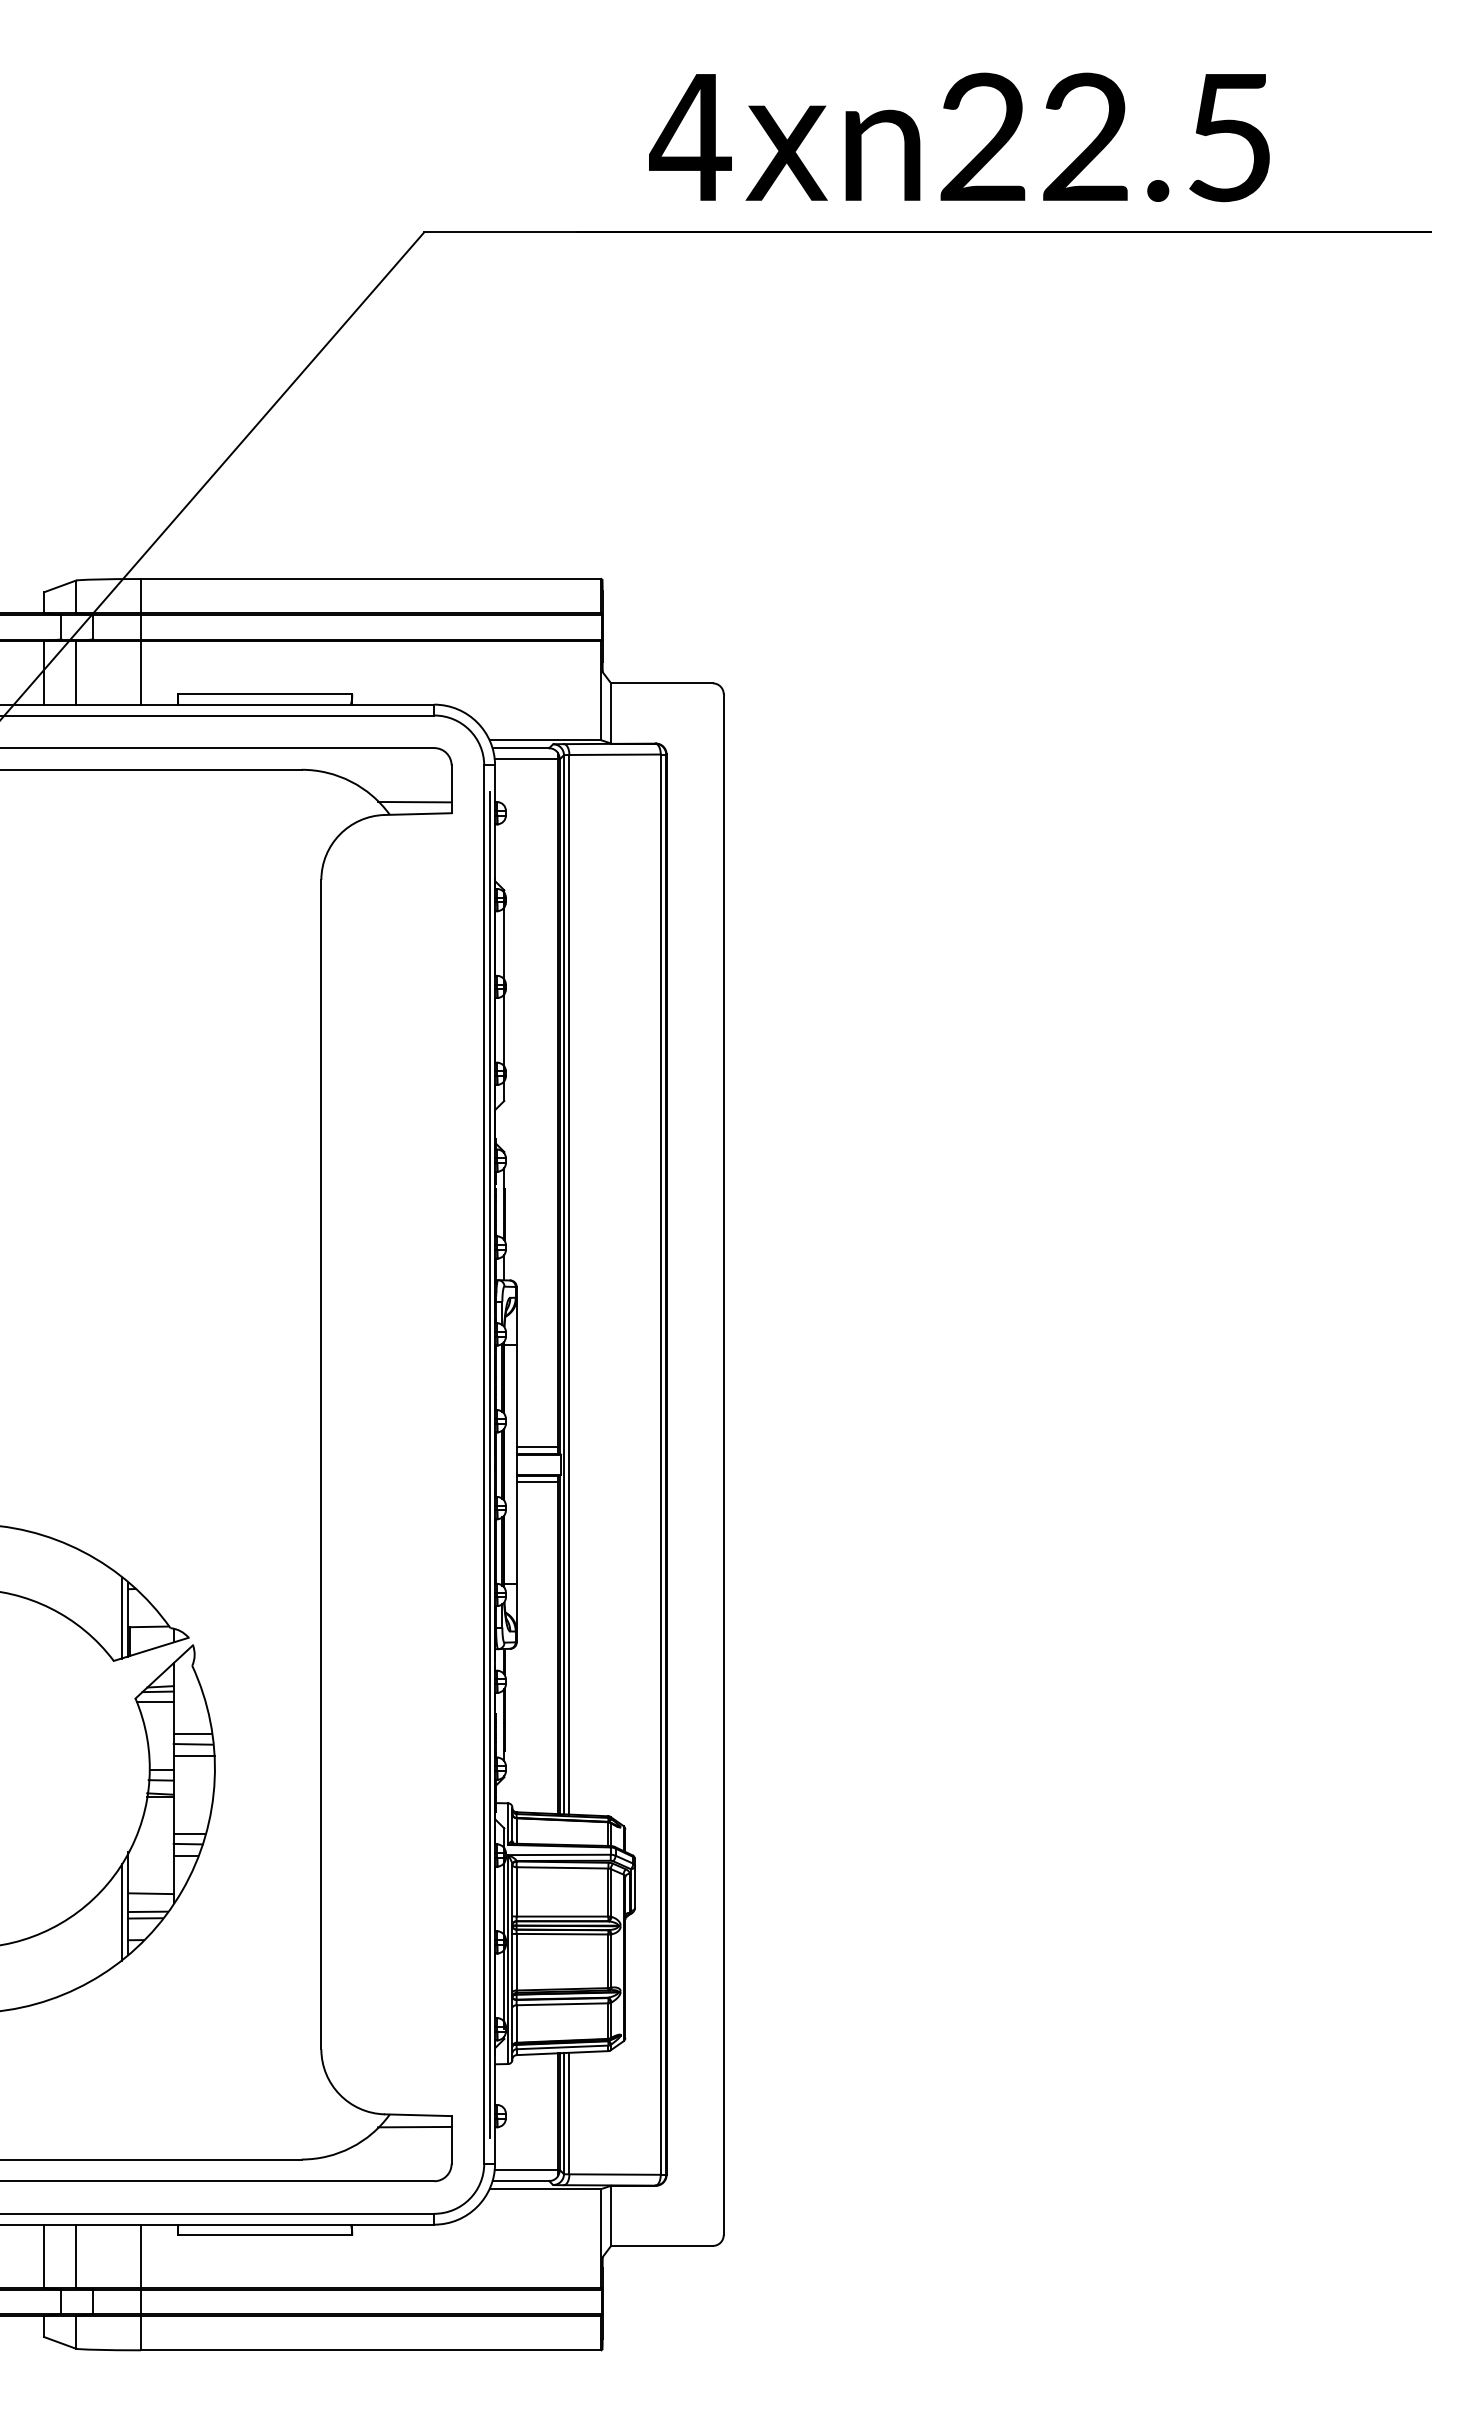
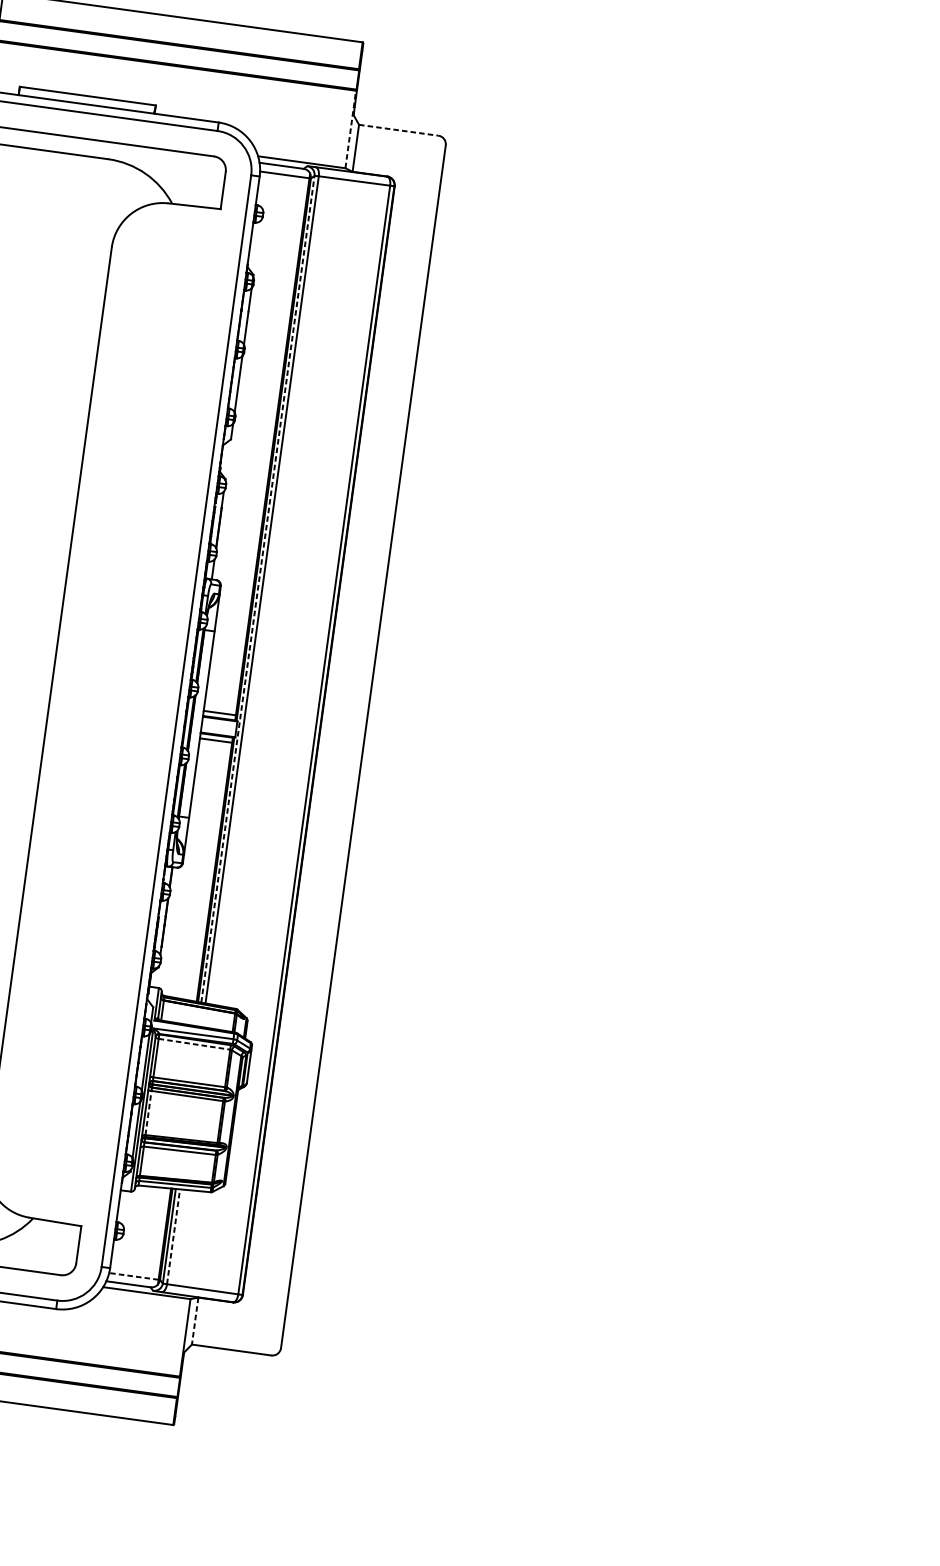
line: (662, 683) -> (399, 130), solid -> dashed
line: (601, 690) -> (350, 129), solid -> dashed
line: (414, 801) -> (192, 196), removed
line: (564, 1284) -> (258, 589), solid -> dashed
line: (490, 1464) -> (181, 721), removed
line: (562, 1867) -> (194, 1043), solid -> dashed
line: (516, 1961) -> (148, 1112), solid -> dashed
line: (569, 2113) -> (173, 1236), solid -> dashed
line: (414, 2126) -> (51, 1230), removed
line: (526, 2170) -> (133, 1276), solid -> dashed
line: (611, 2216) -> (195, 1321), solid -> dashed

